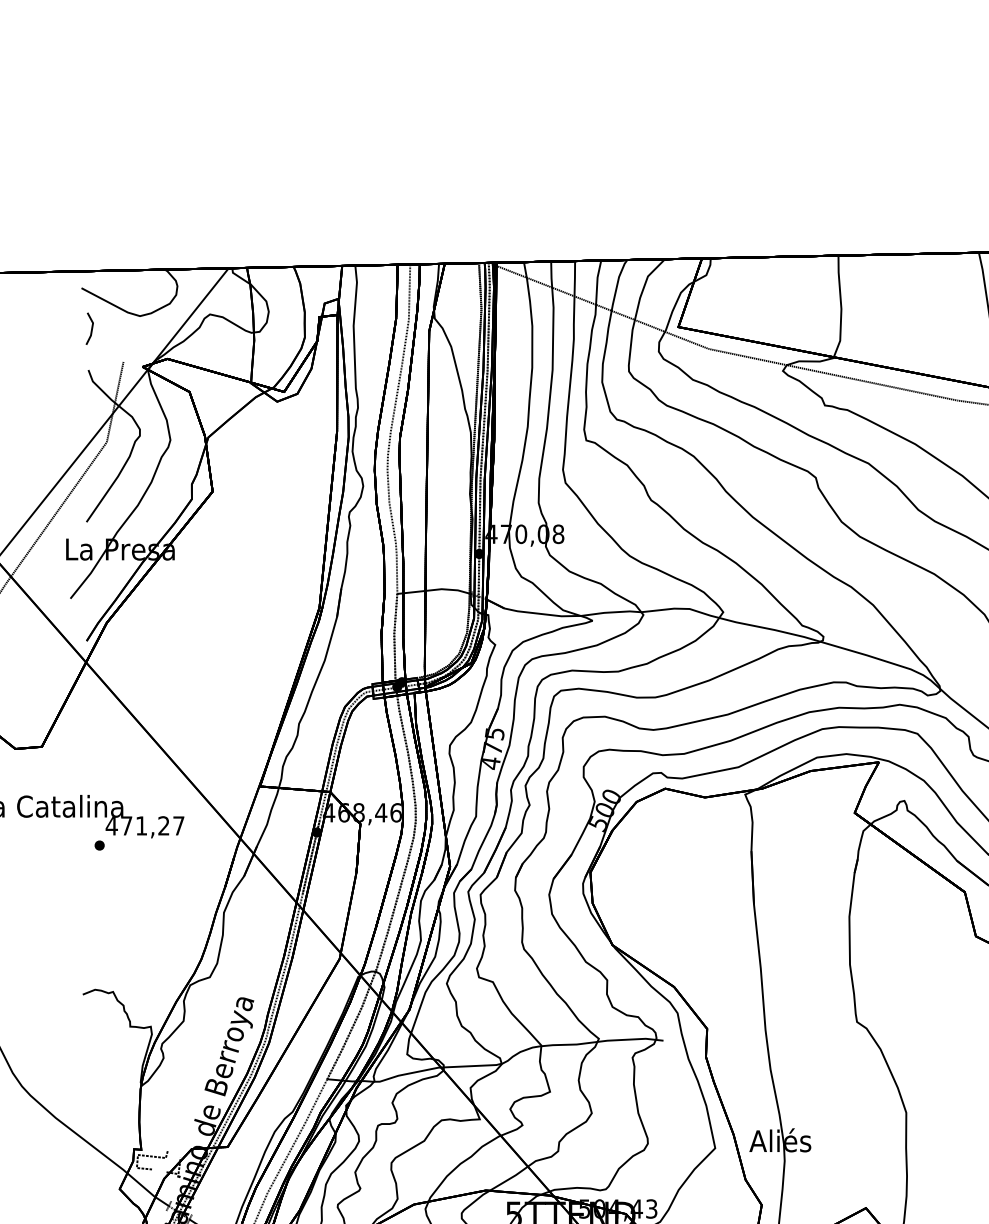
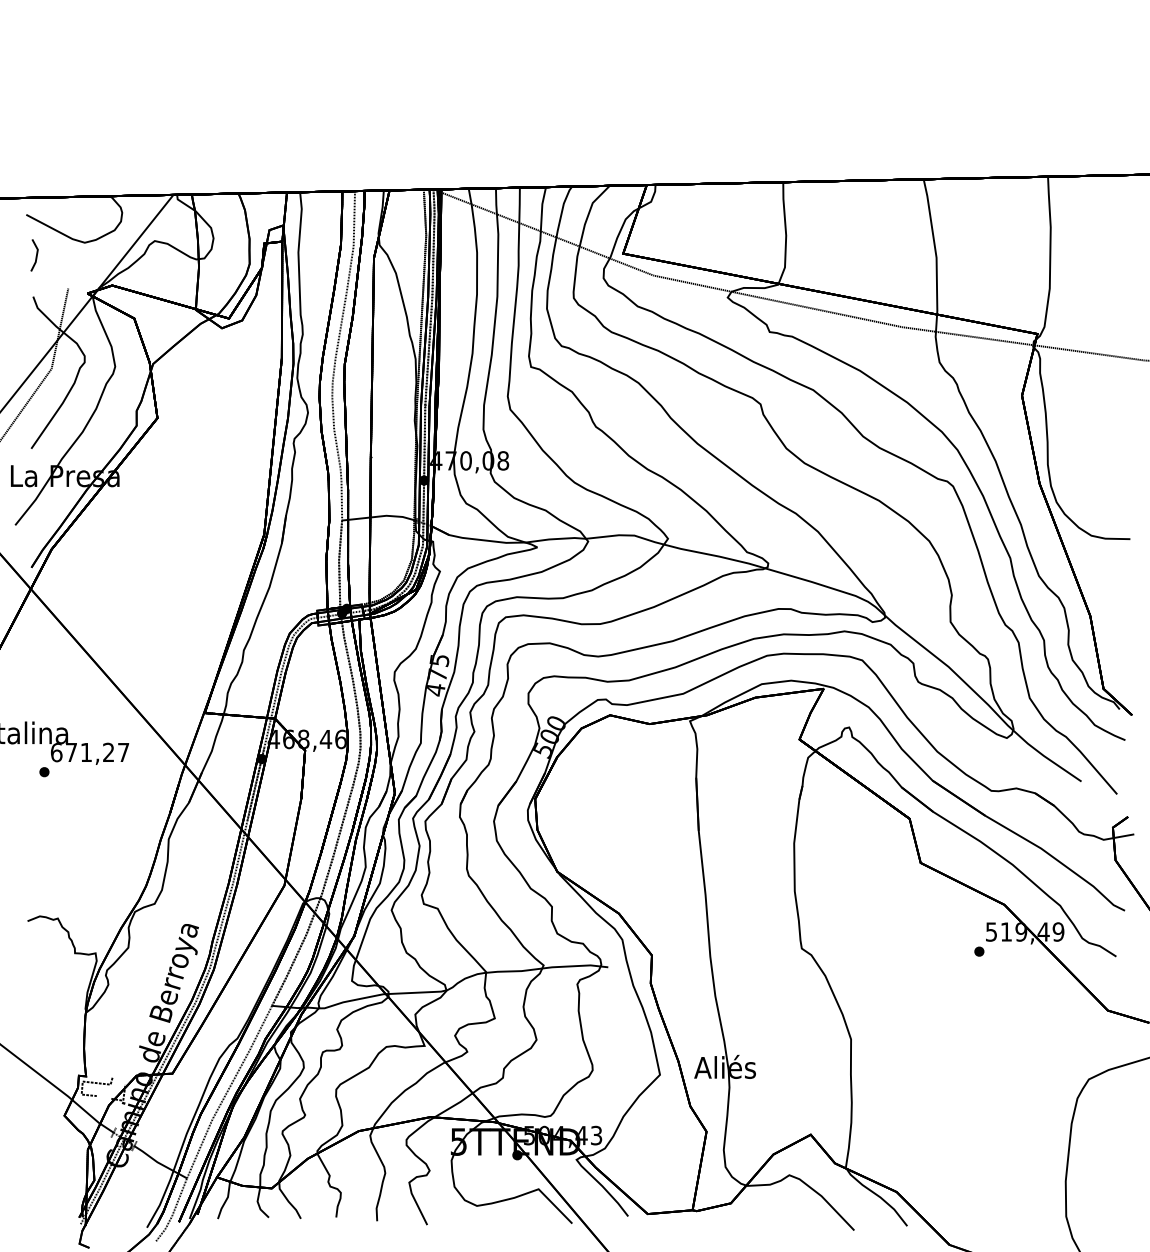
text: (111, 825) -> (56, 752), 471,27 -> 671,27

